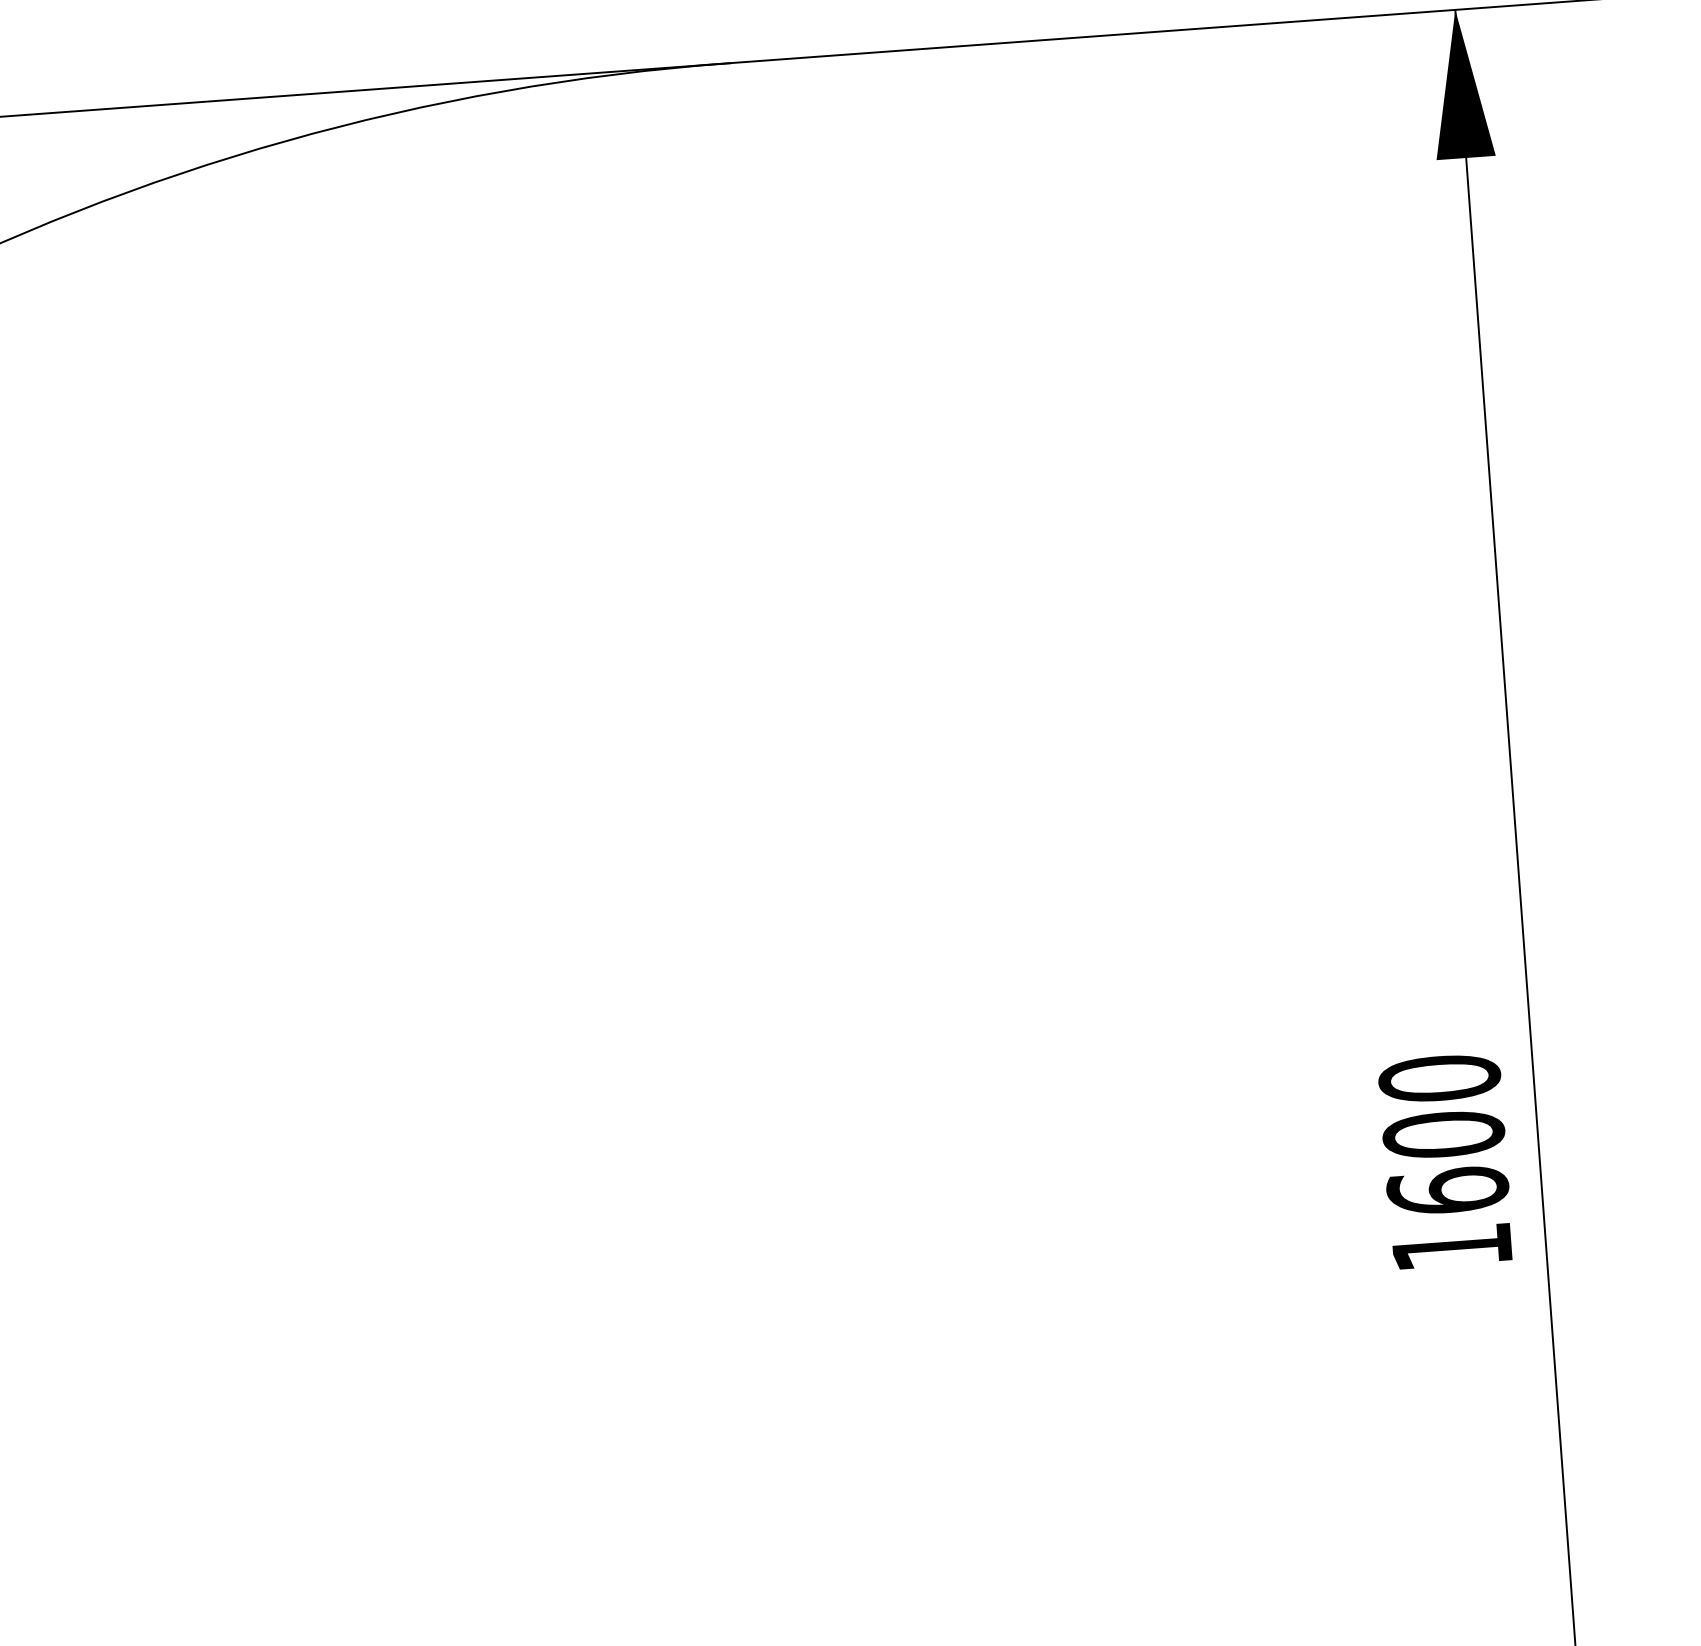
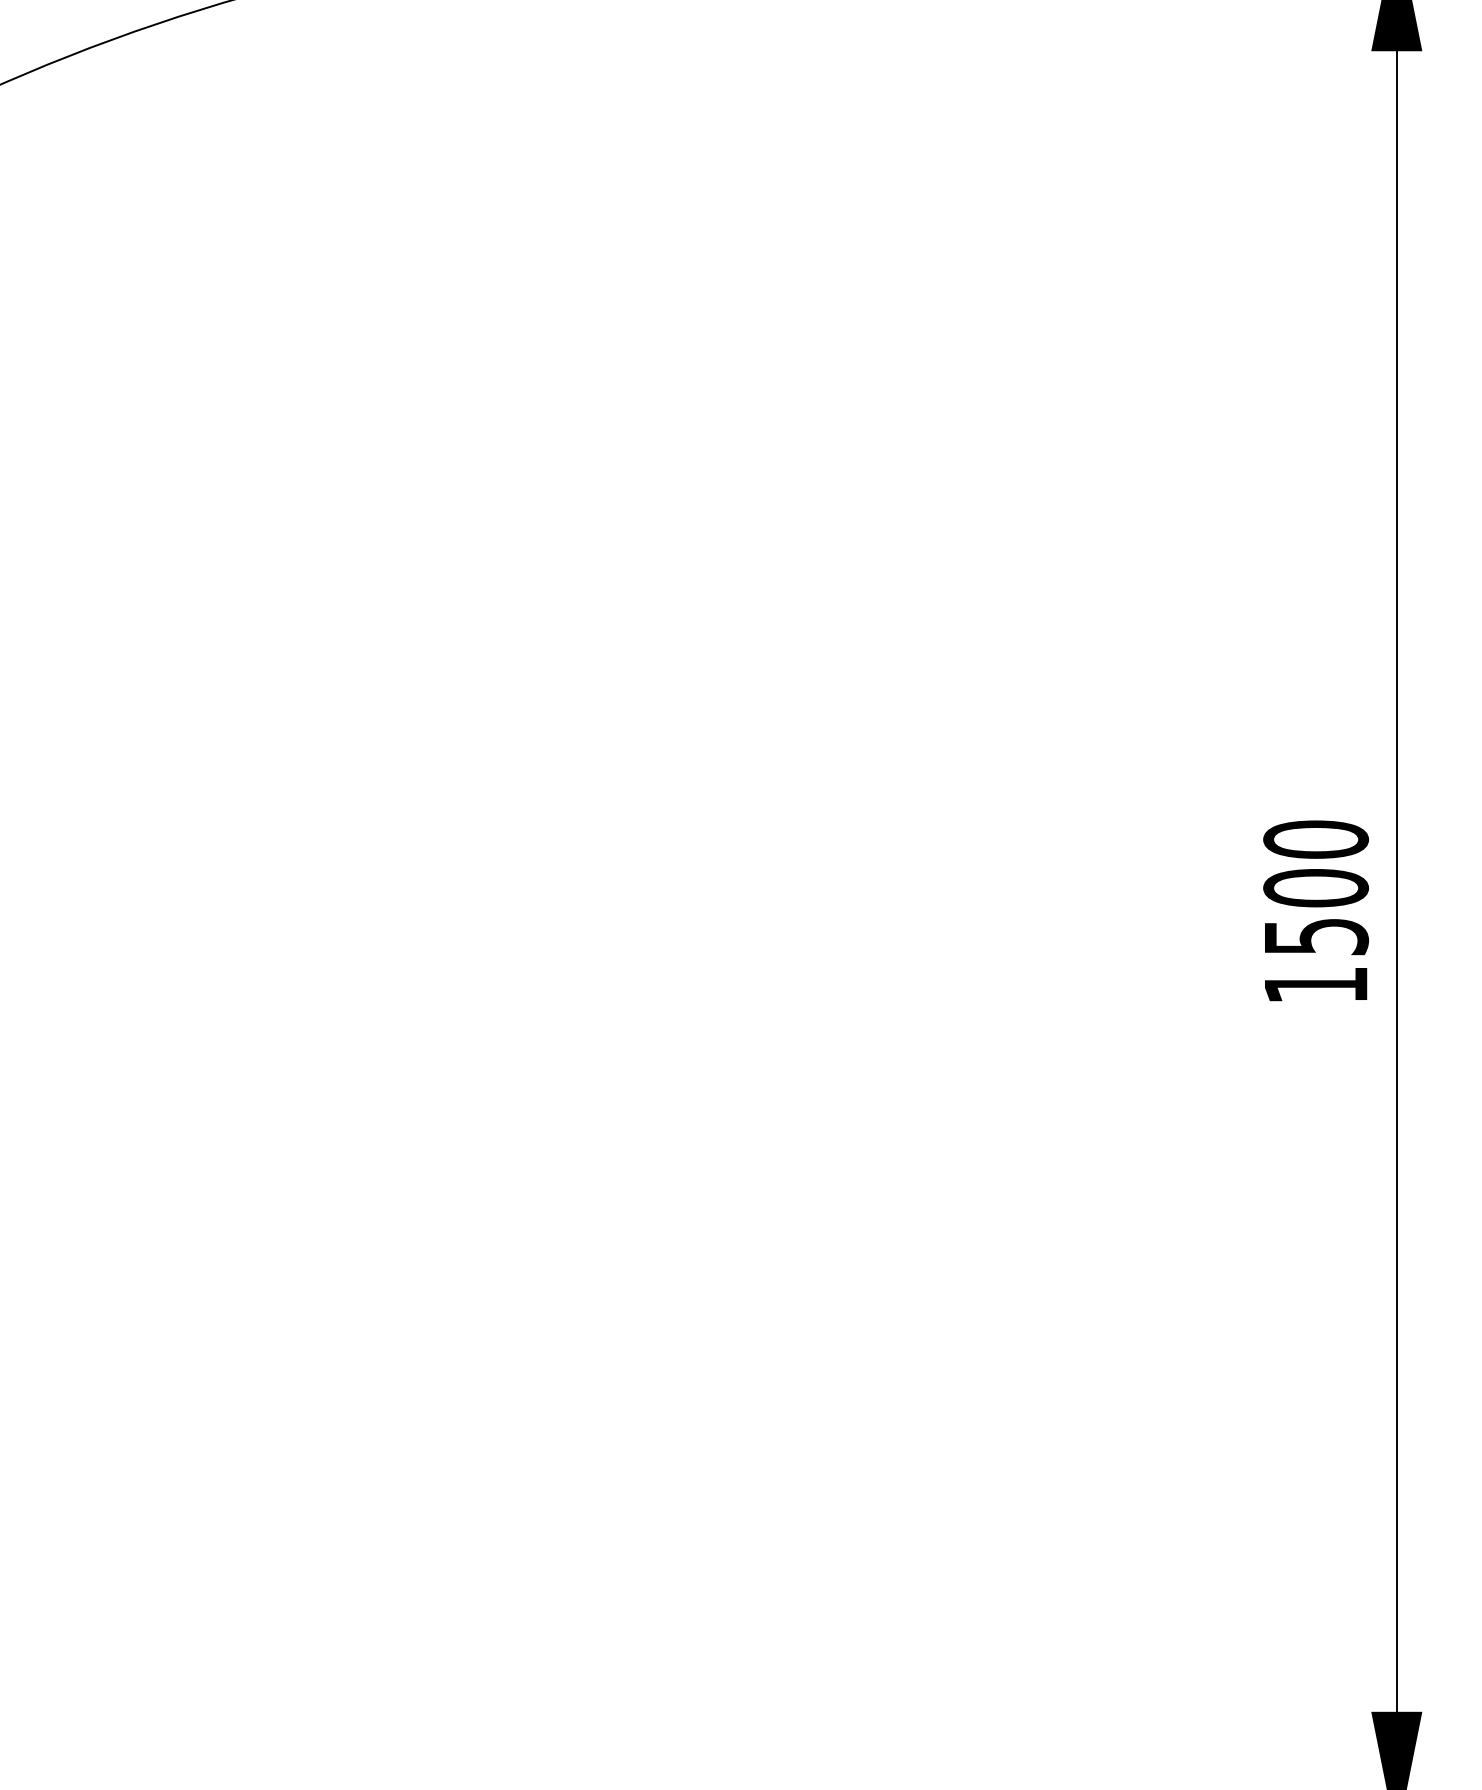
text: (1448, 1190) -> (1316, 936), 1600 -> 1500

